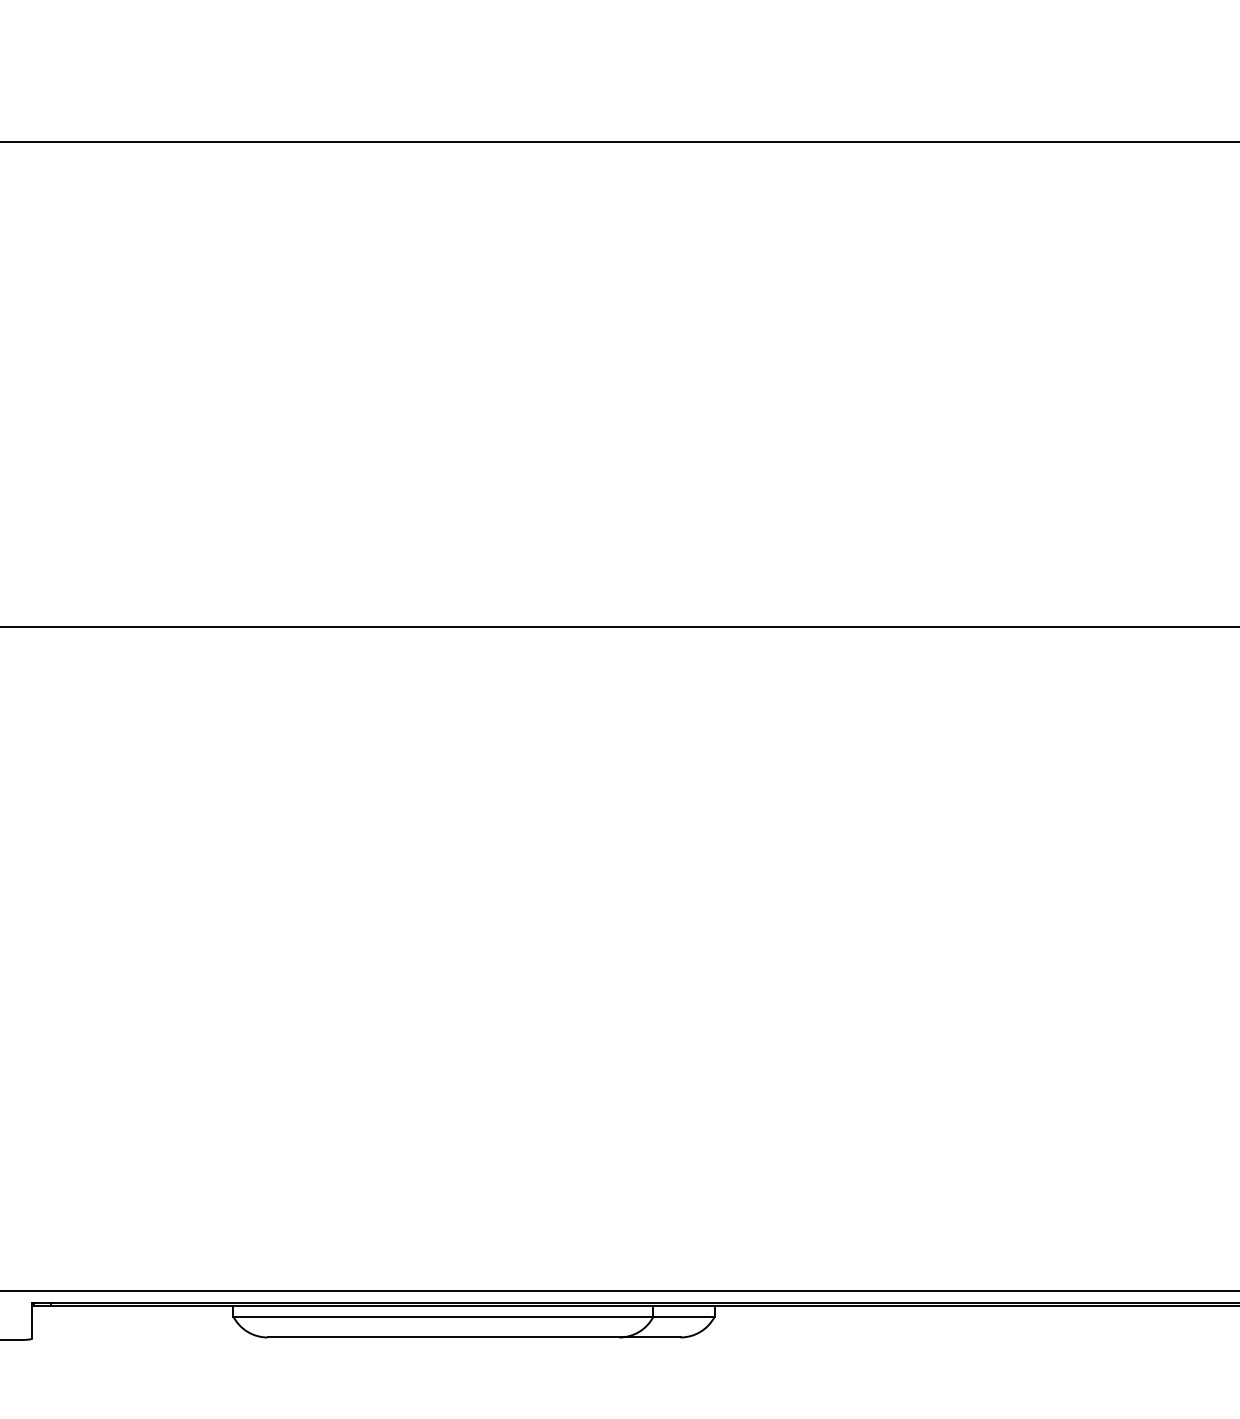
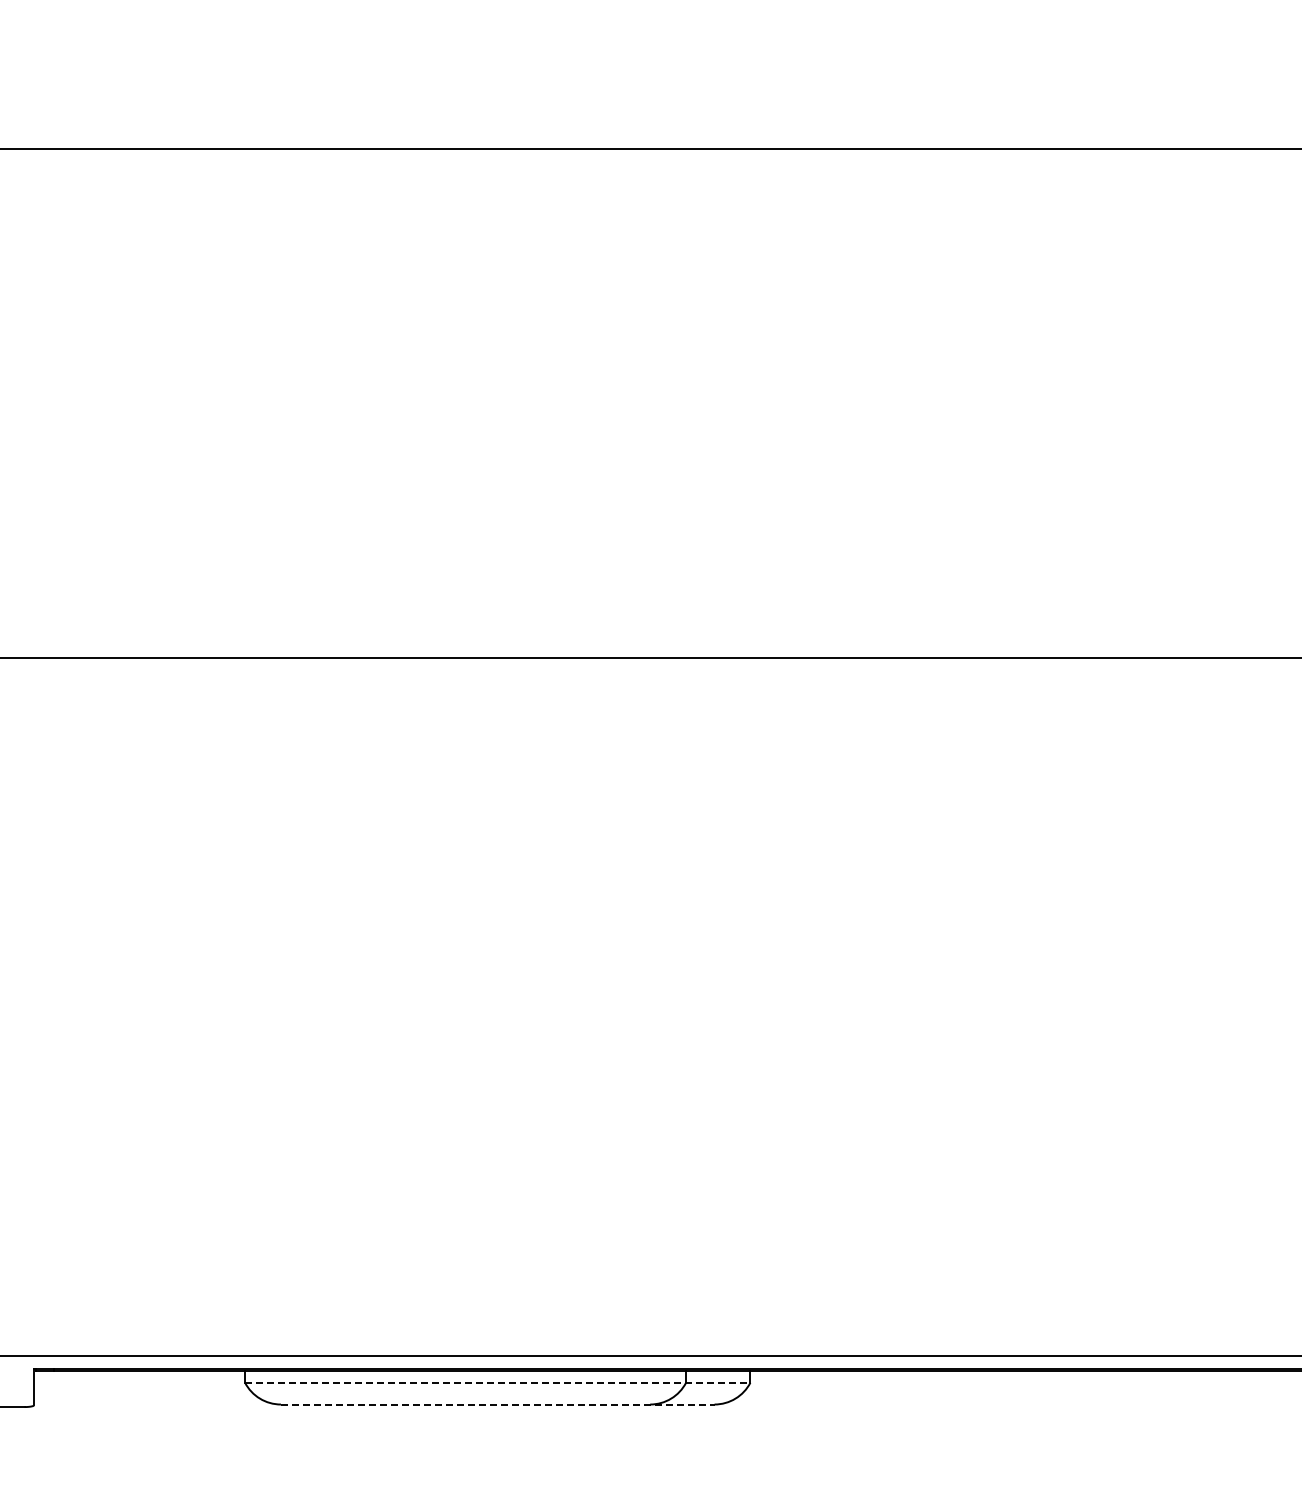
line: (473, 1316) -> (497, 1382), solid -> dashed
line: (473, 1337) -> (497, 1404), solid -> dashed

